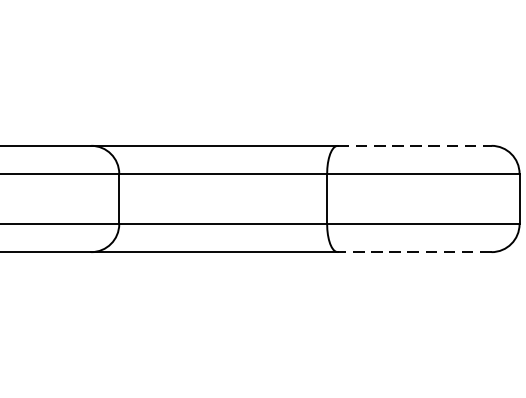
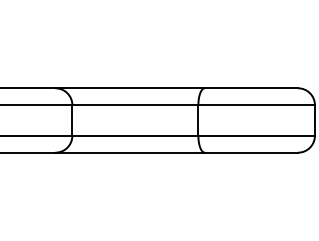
line: (414, 146) -> (251, 88), dashed -> solid
line: (414, 251) -> (251, 152), dashed -> solid

